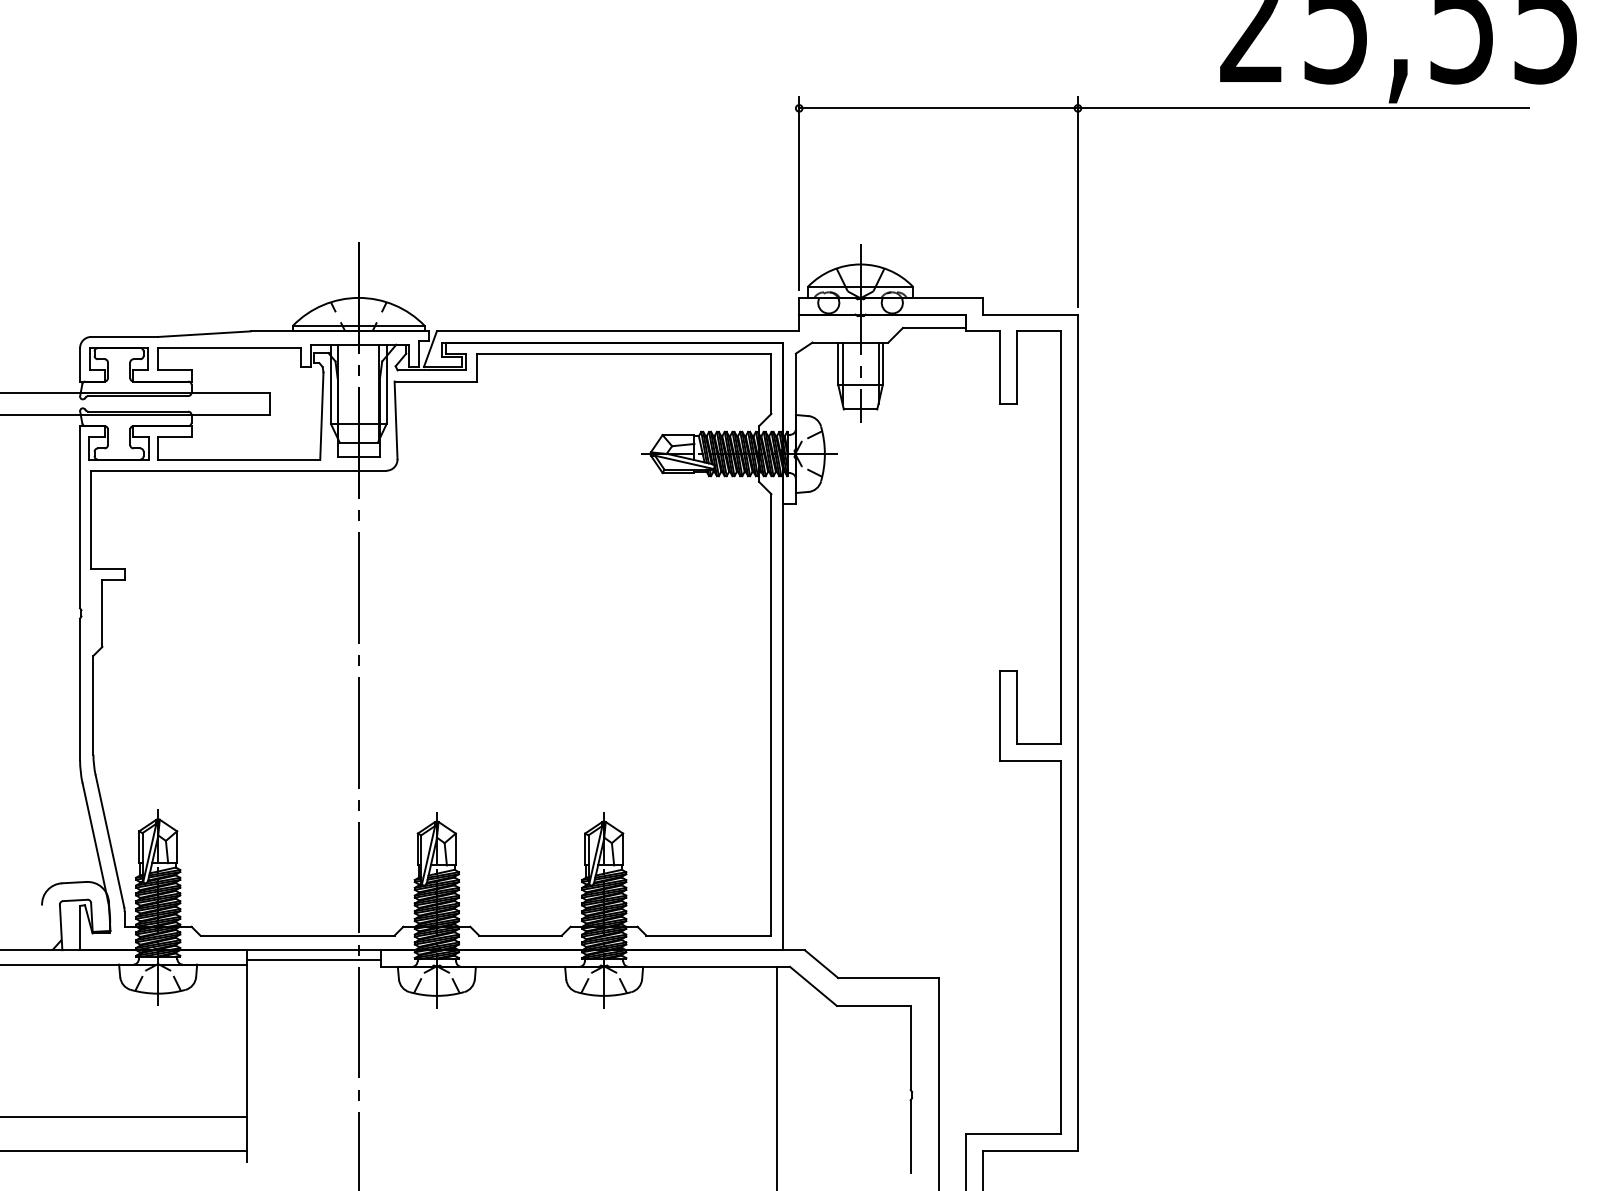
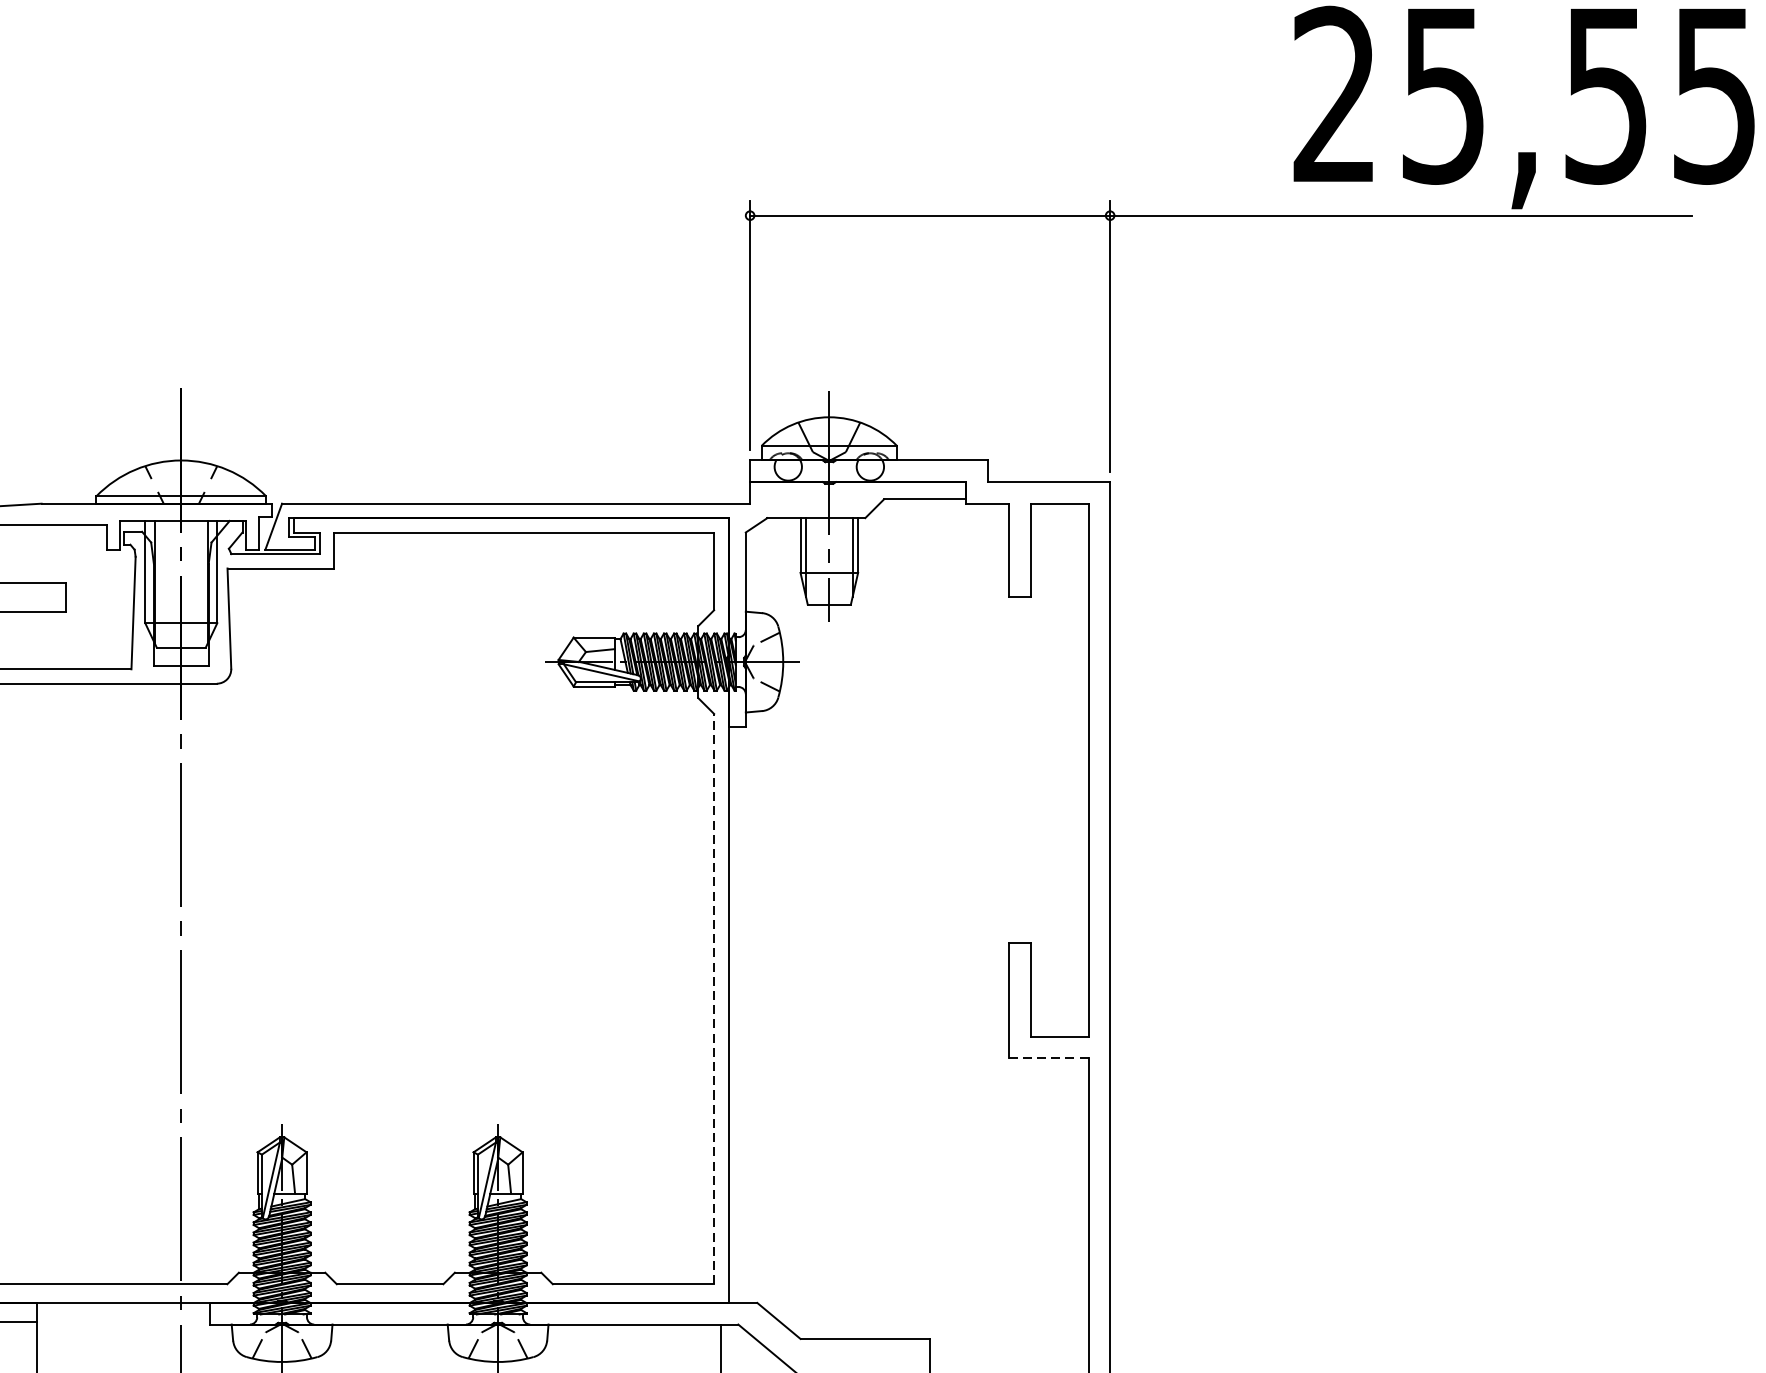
line: (771, 714) -> (714, 998), solid -> dashed
line: (1030, 760) -> (1048, 1057), solid -> dashed
line: (314, 959) -> (124, 1314), removed

